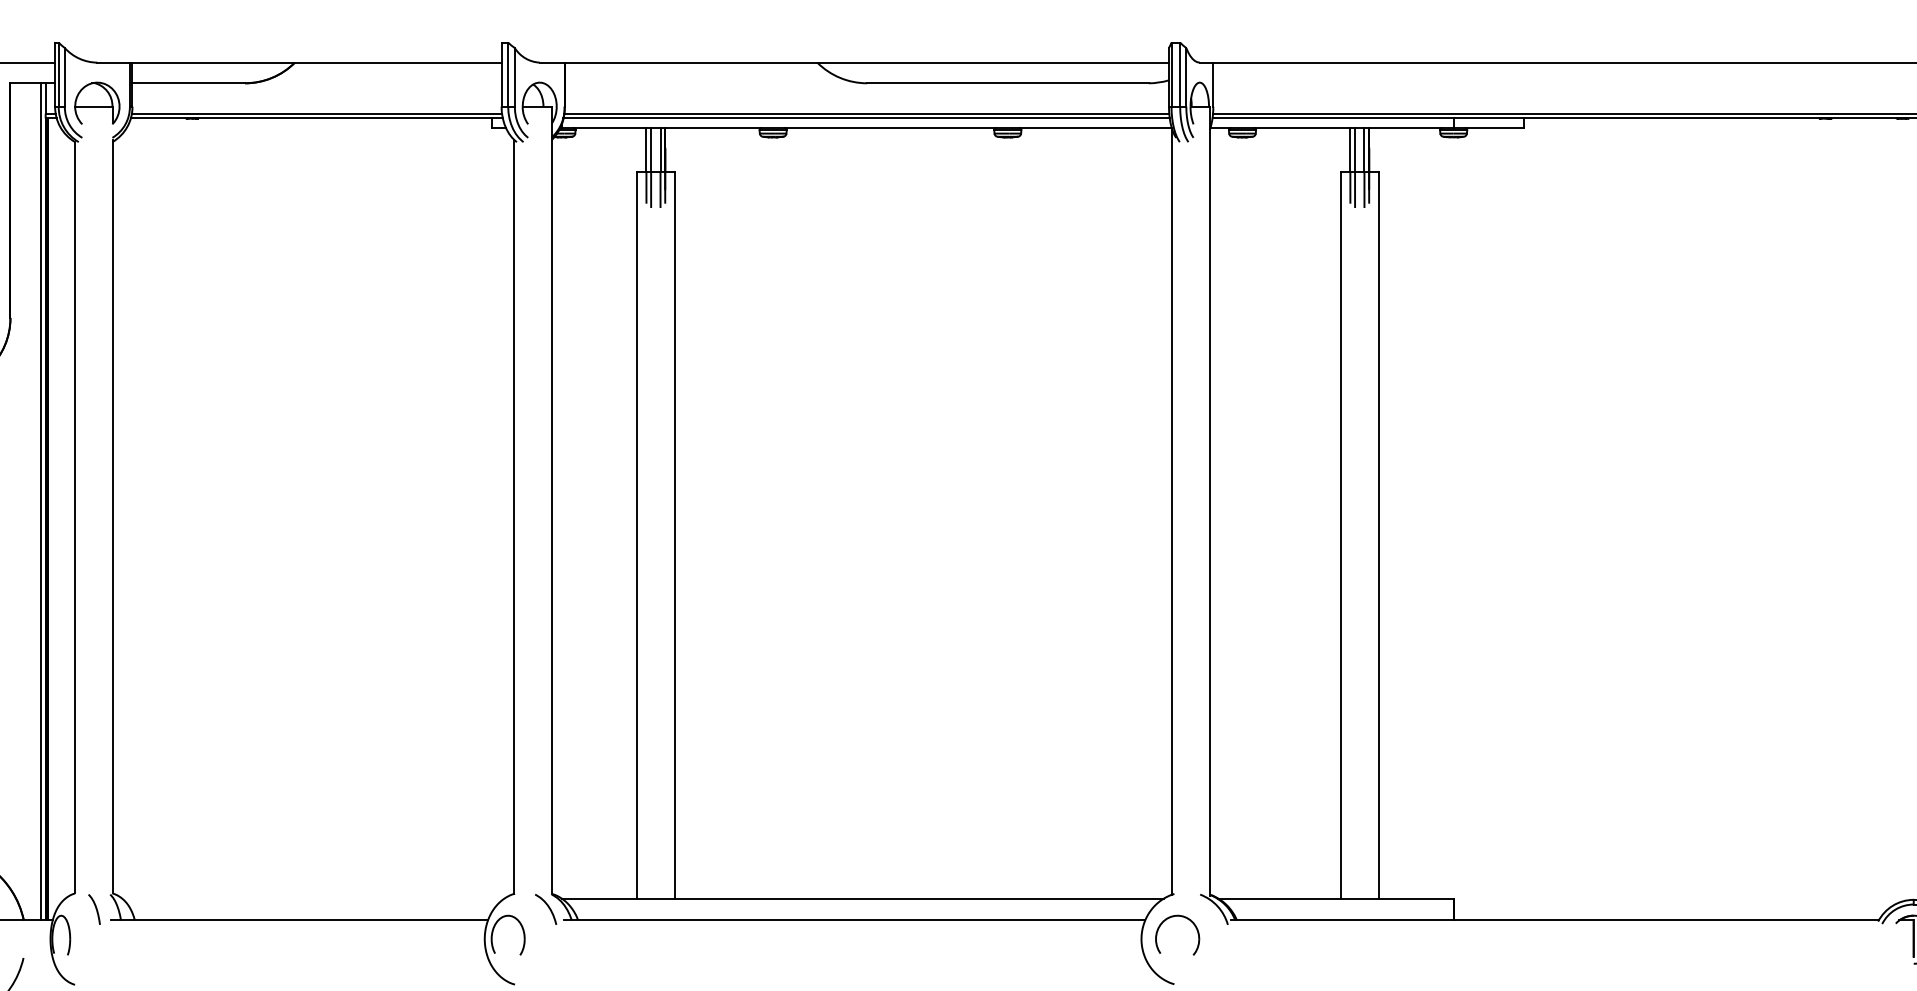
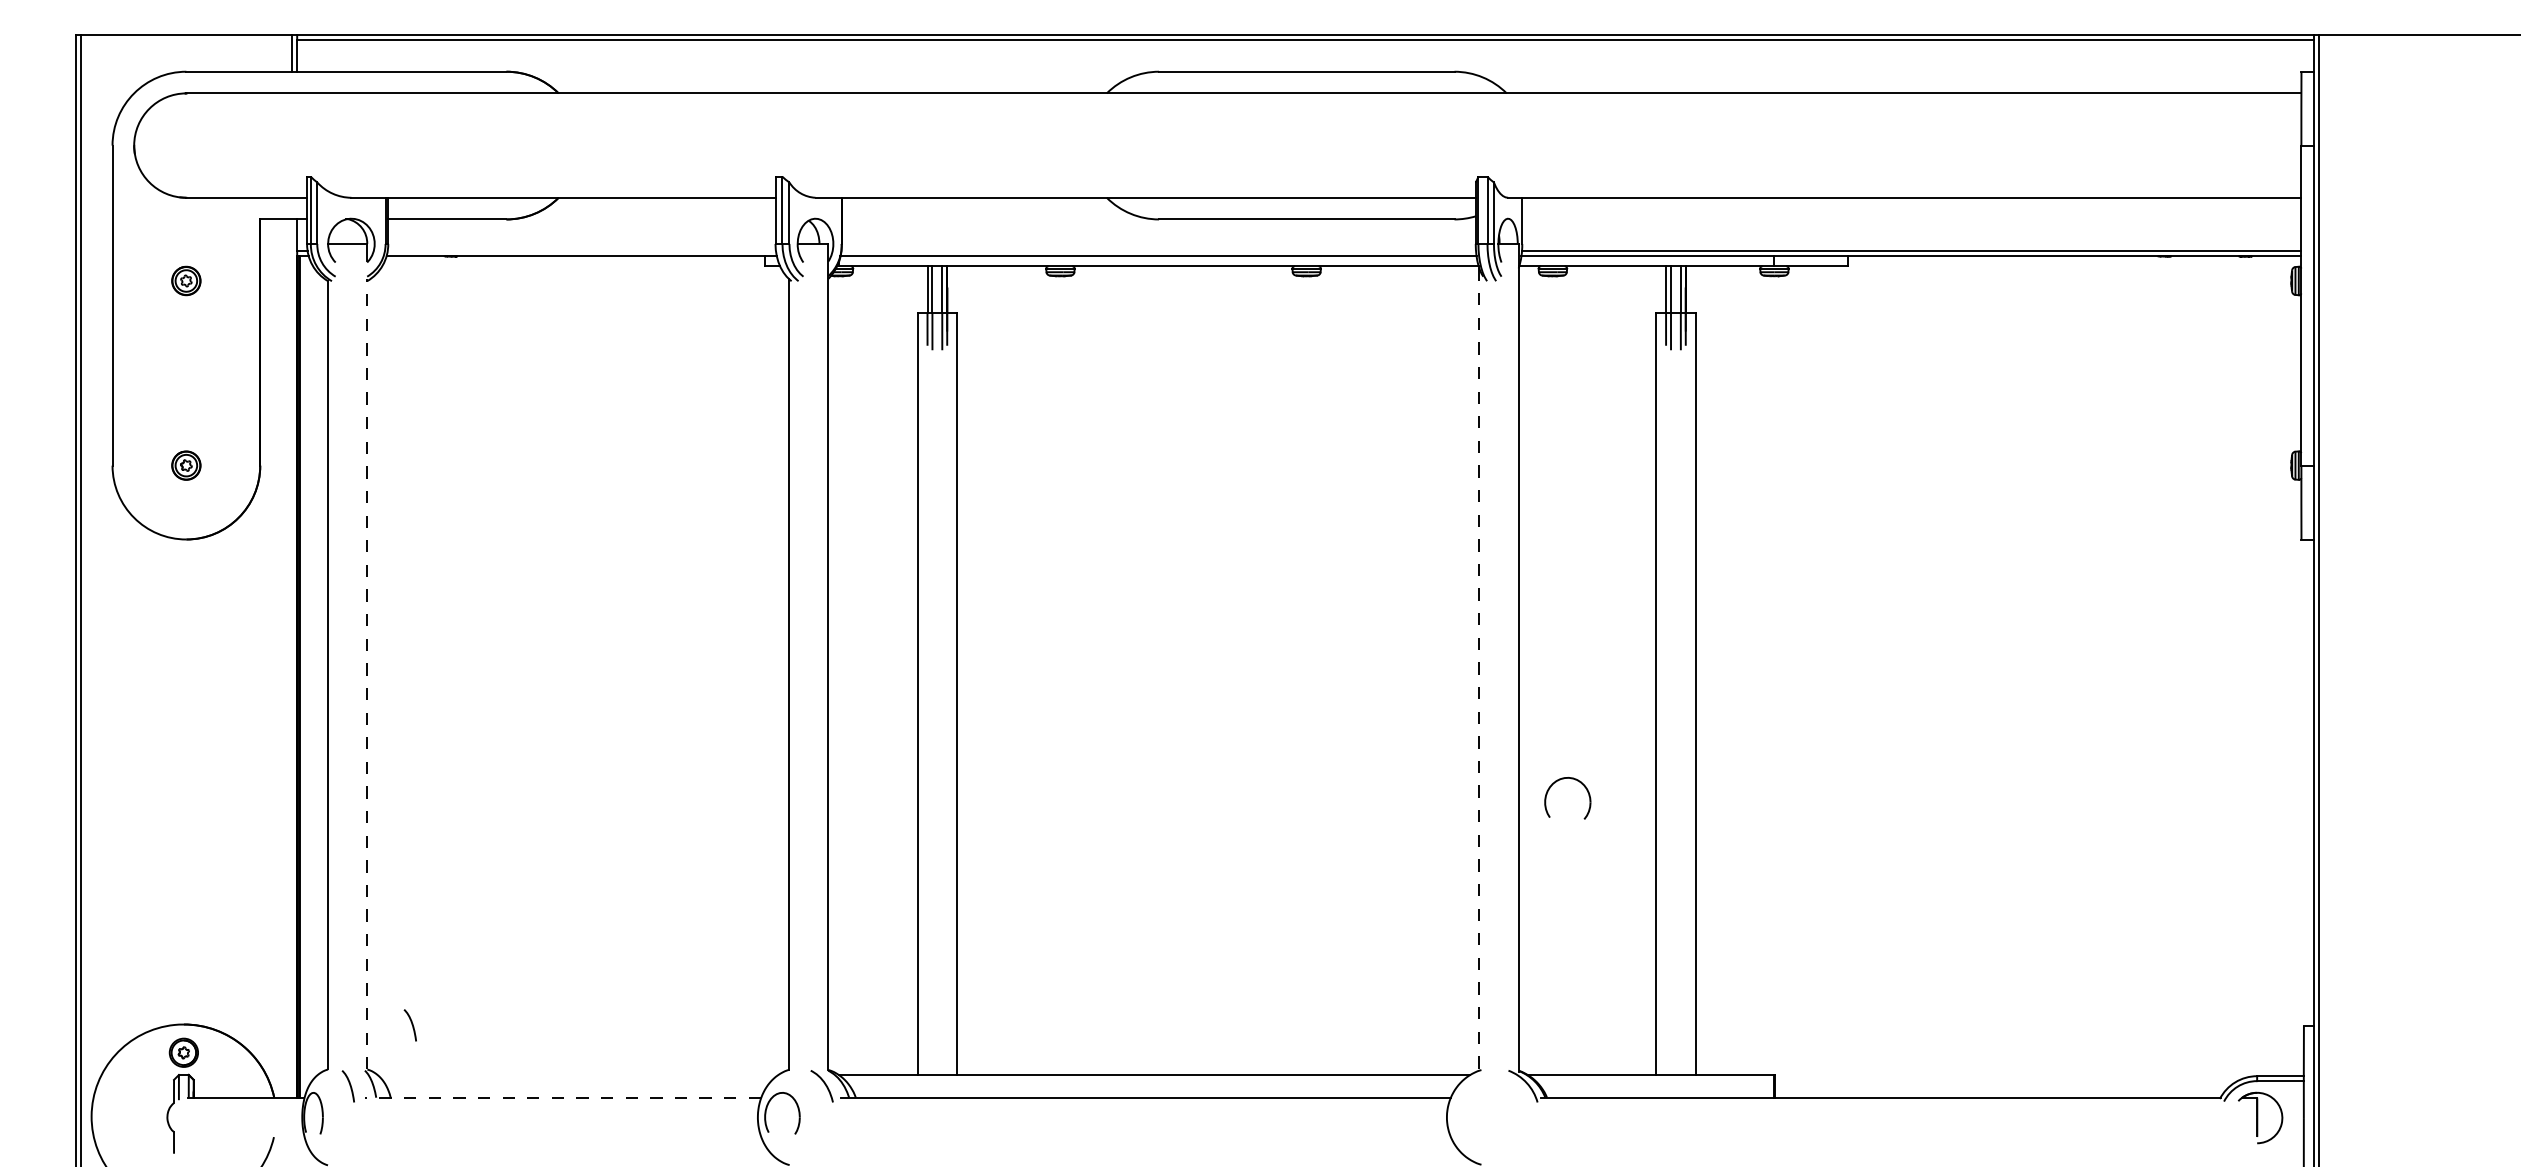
line: (316, 113) -> (581, 251), removed
line: (866, 113) -> (1158, 251), removed
line: (41, 501) -> (292, 658), removed
line: (1172, 513) -> (1479, 670), solid -> dashed
line: (112, 516) -> (367, 673), solid -> dashed
curve: (154, 850) -> (411, 1024), added
line: (299, 920) -> (563, 1097), solid -> dashed
part: (1165, 921) -> (1555, 783), moved

